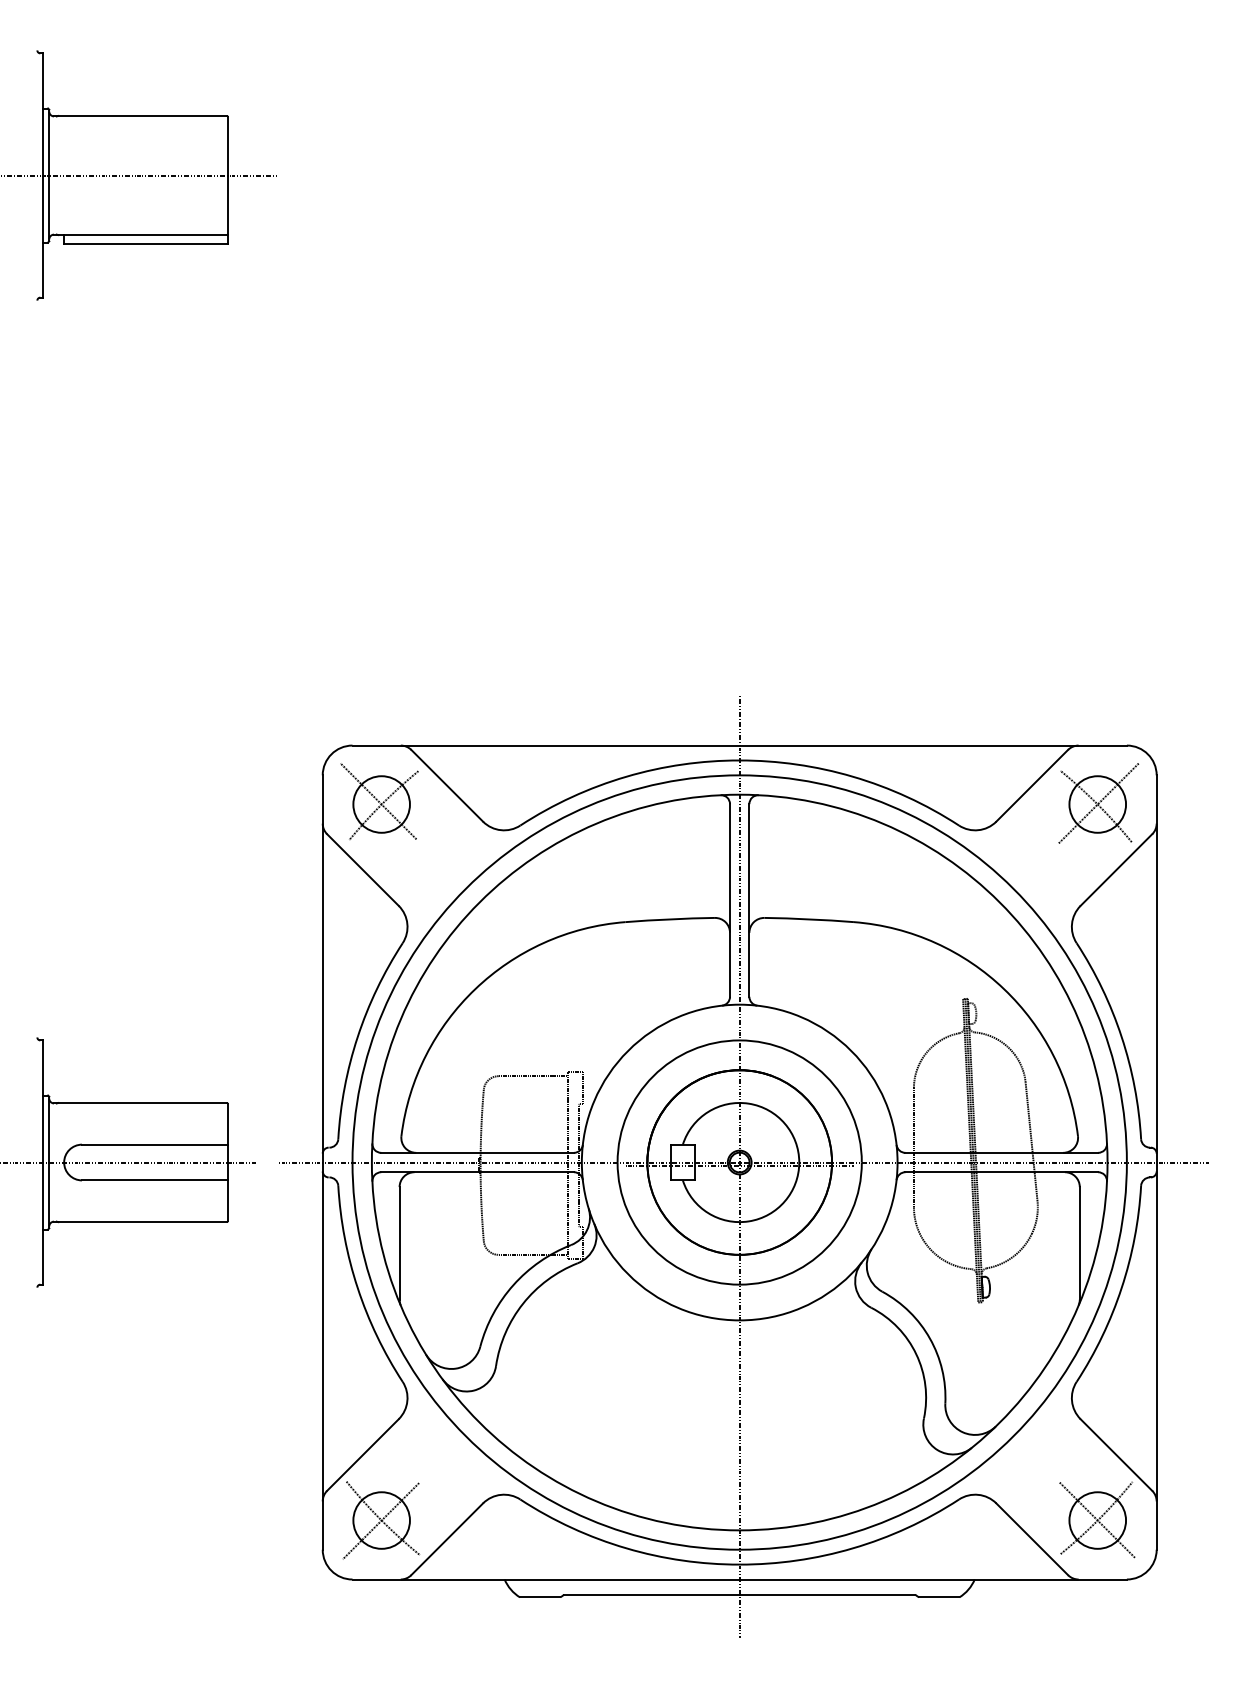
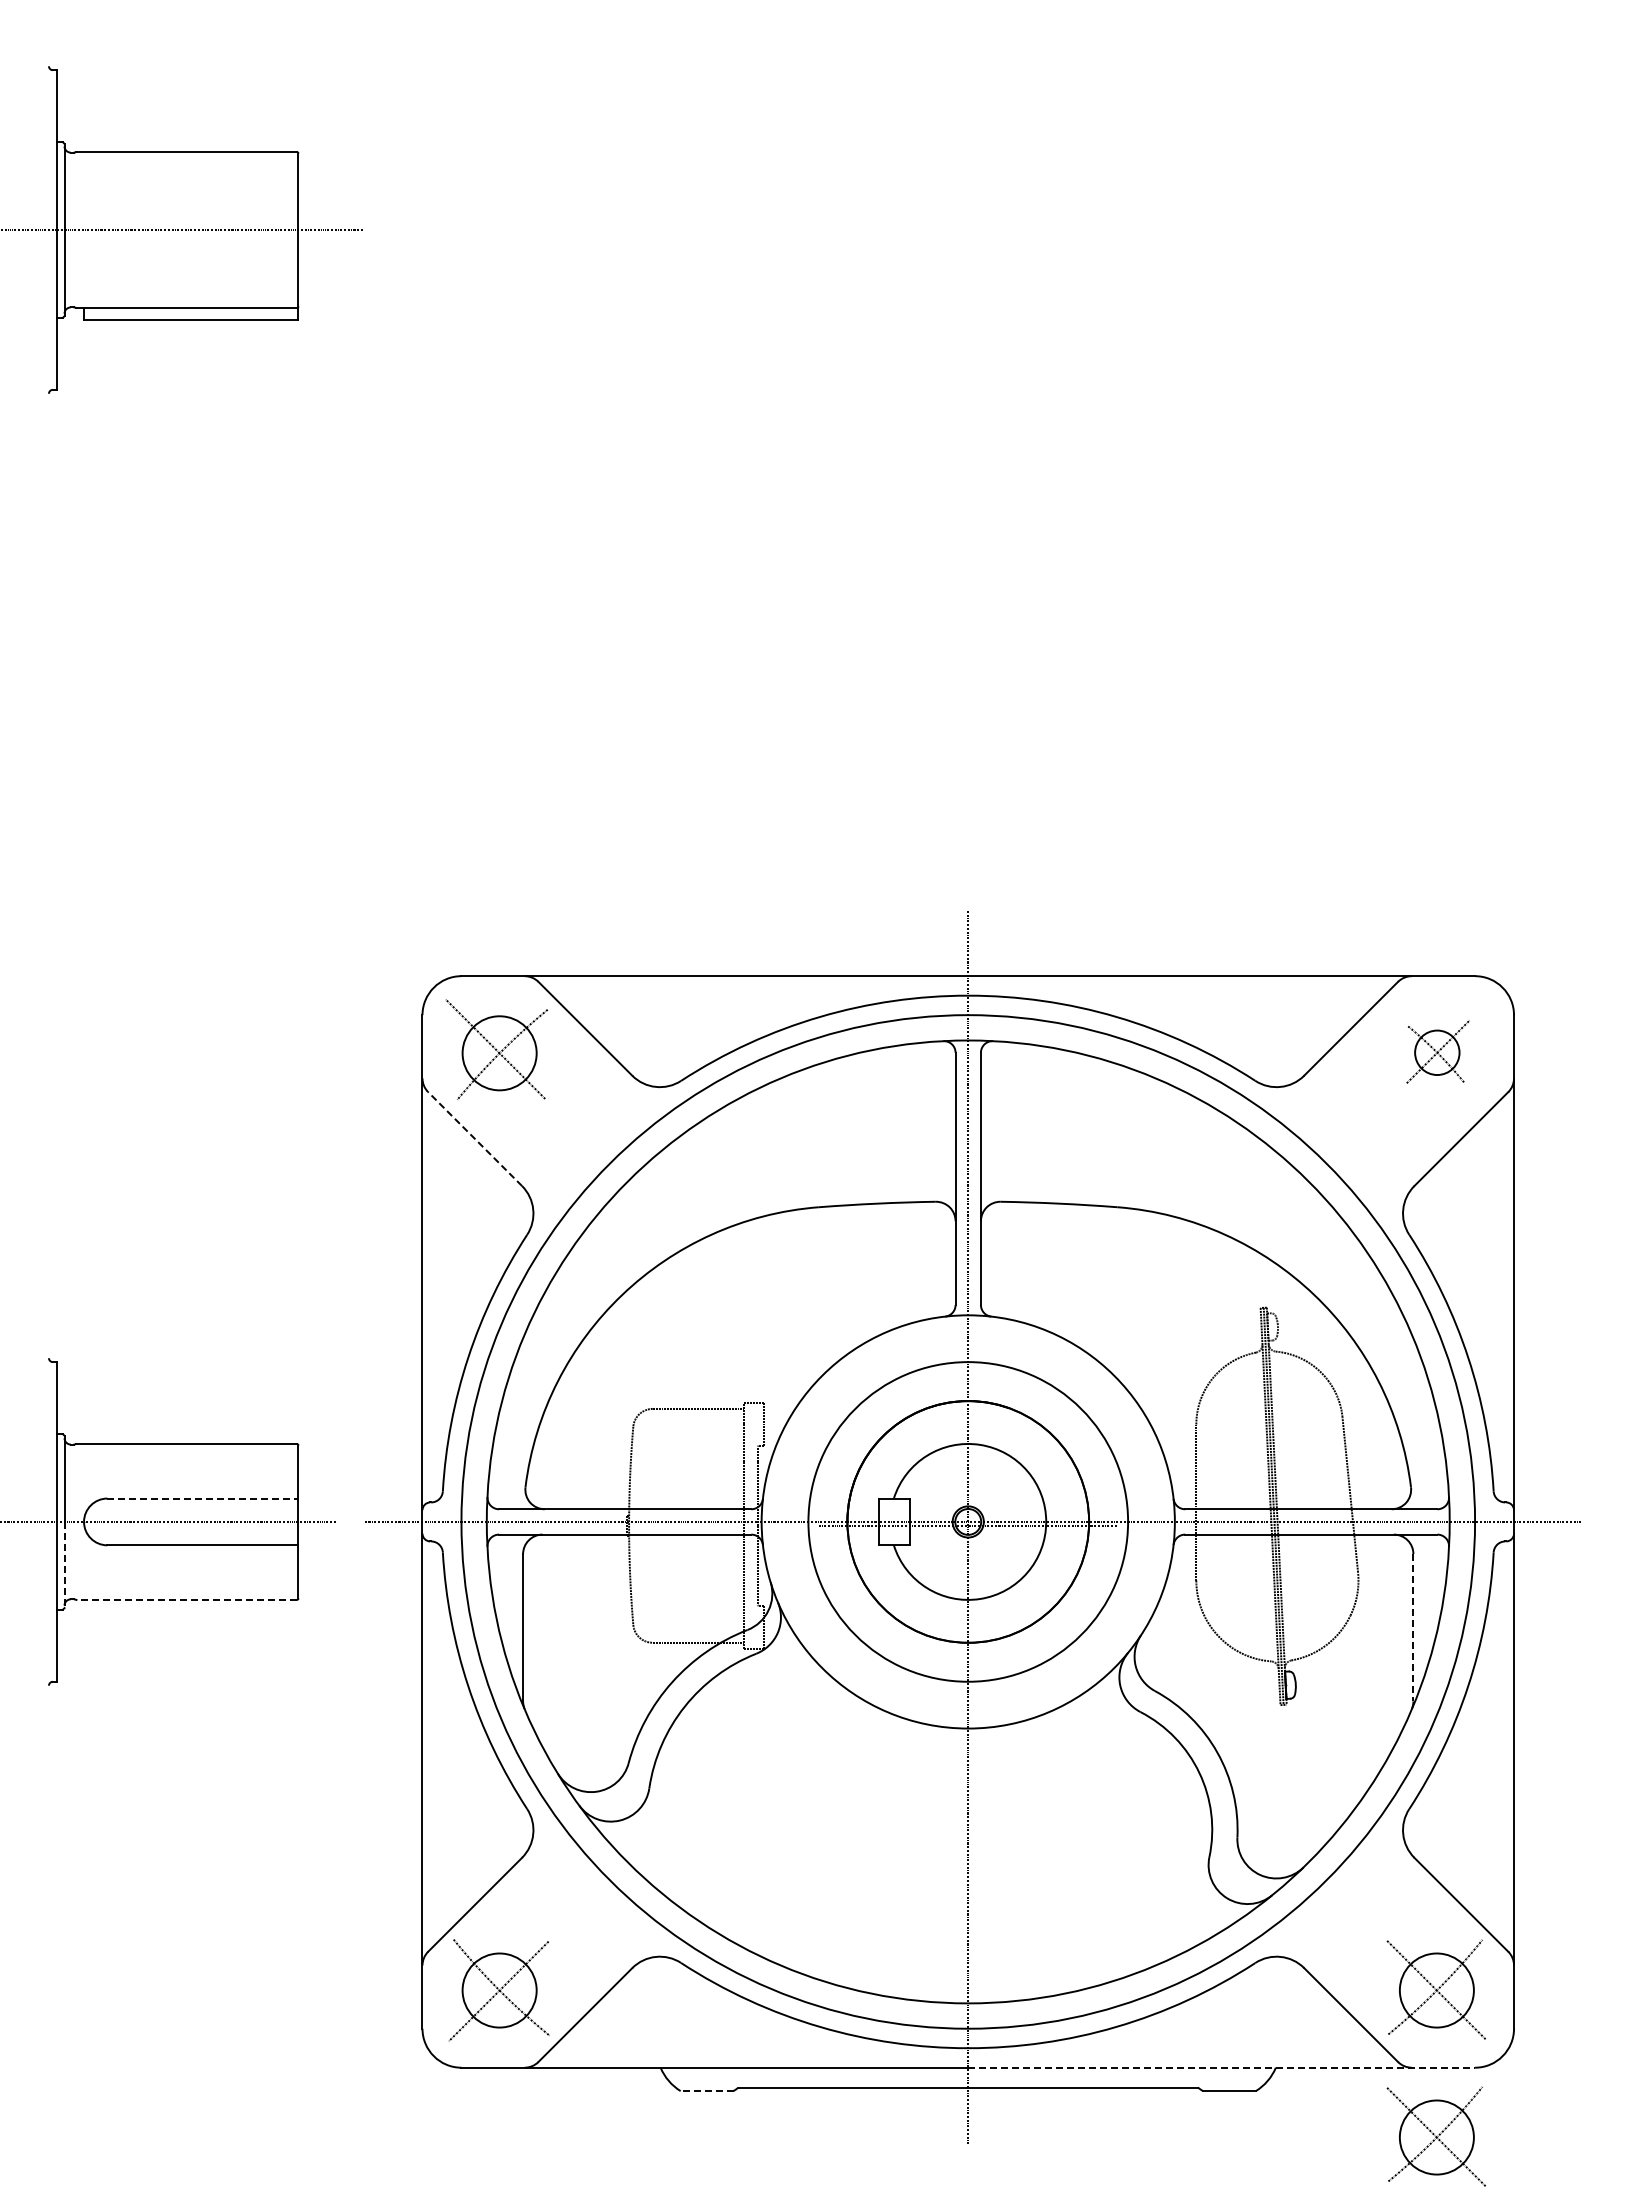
part: (1098, 803) -> (1437, 1051), size x0.6
line: (362, 869) -> (474, 1138), solid -> dashed
line: (154, 1144) -> (202, 1498), solid -> dashed
line: (49, 1195) -> (64, 1565), solid -> dashed
line: (142, 1221) -> (186, 1599), solid -> dashed
line: (1079, 1243) -> (1413, 1627), solid -> dashed
line: (933, 1579) -> (1222, 2067), solid -> dashed
line: (539, 1597) -> (706, 2091), solid -> dashed
part: (1096, 1632) -> (1435, 2136), added

